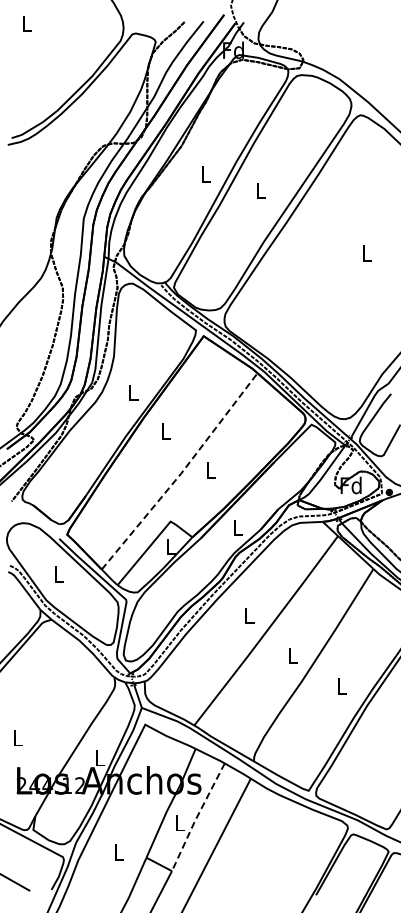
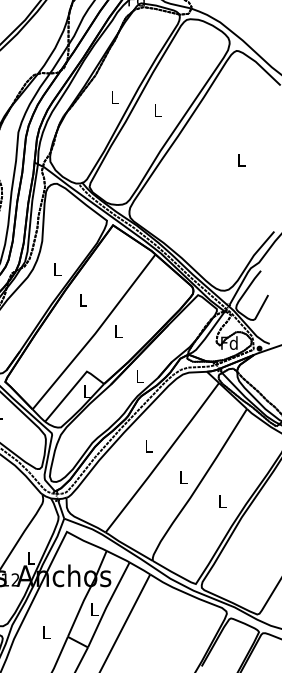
line: (181, 473) -> (95, 333), dashed -> solid
line: (196, 817) -> (107, 605), dashed -> solid

